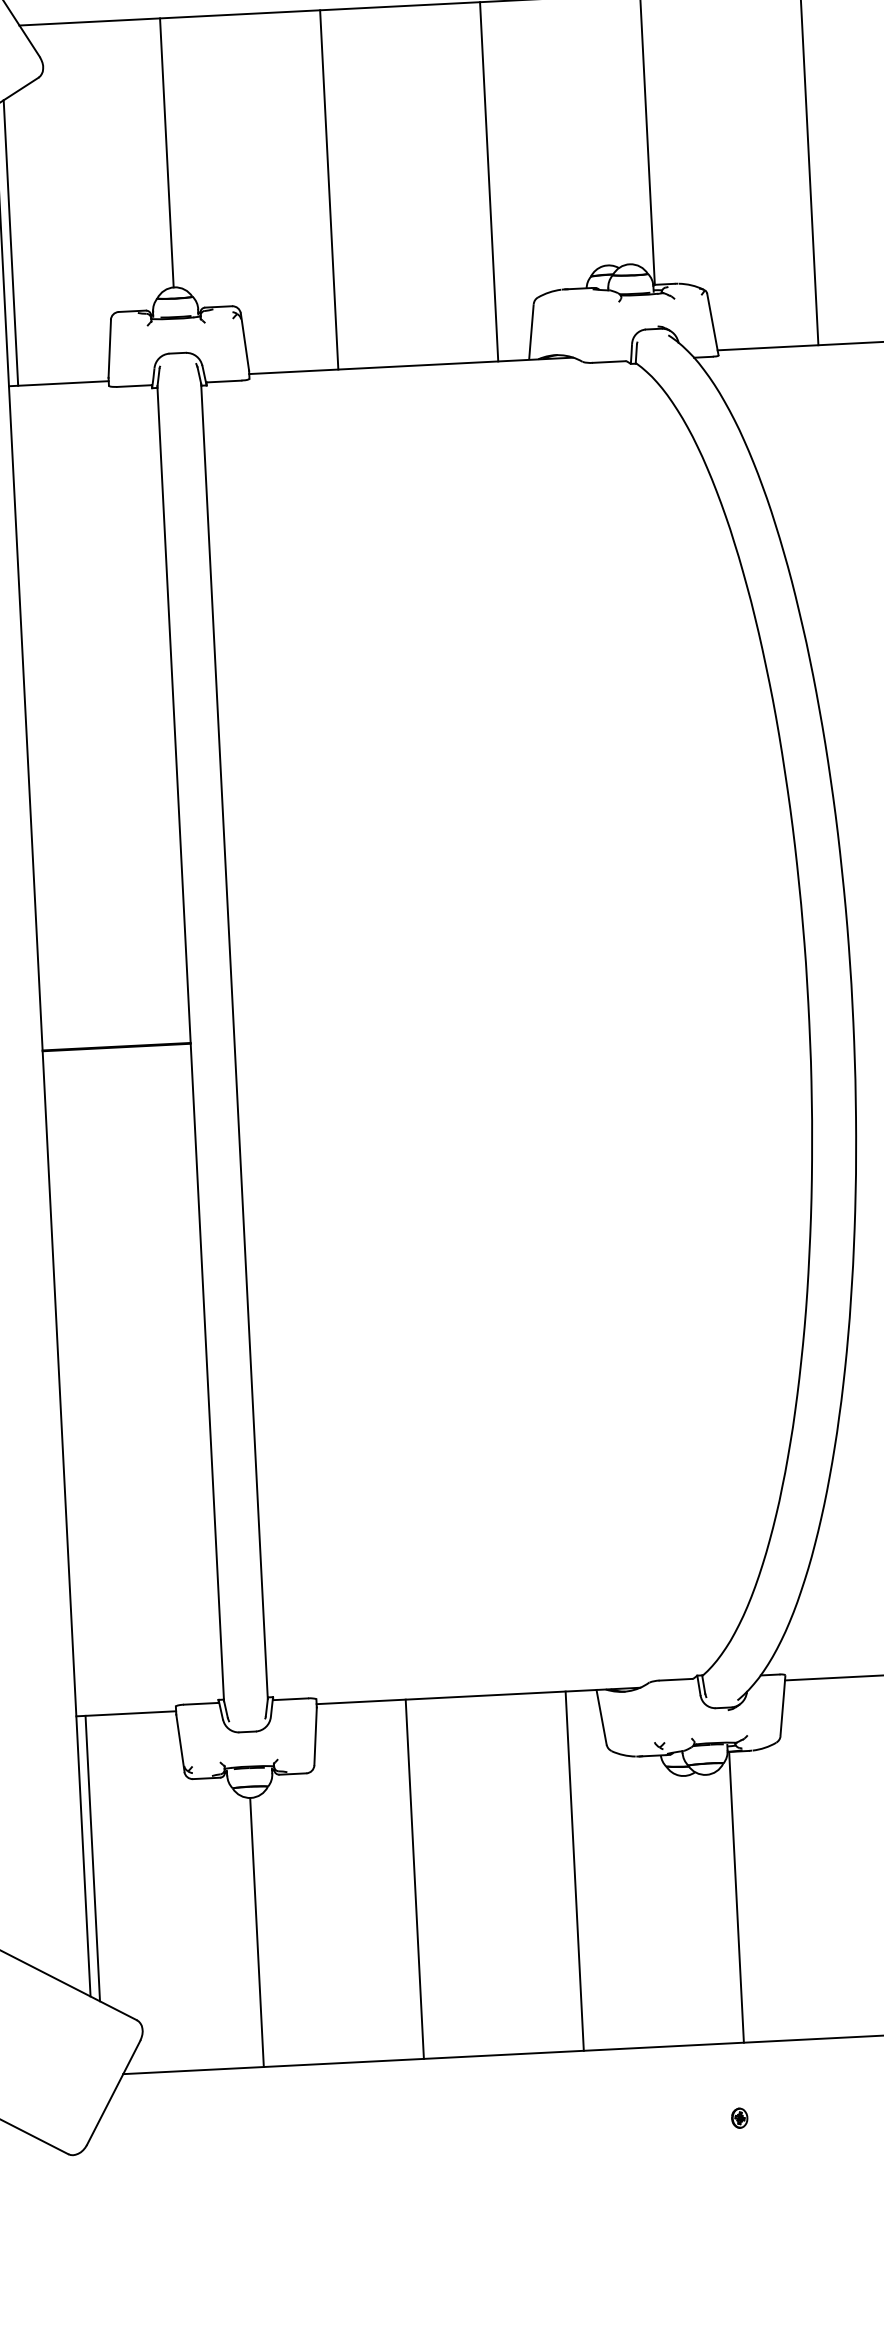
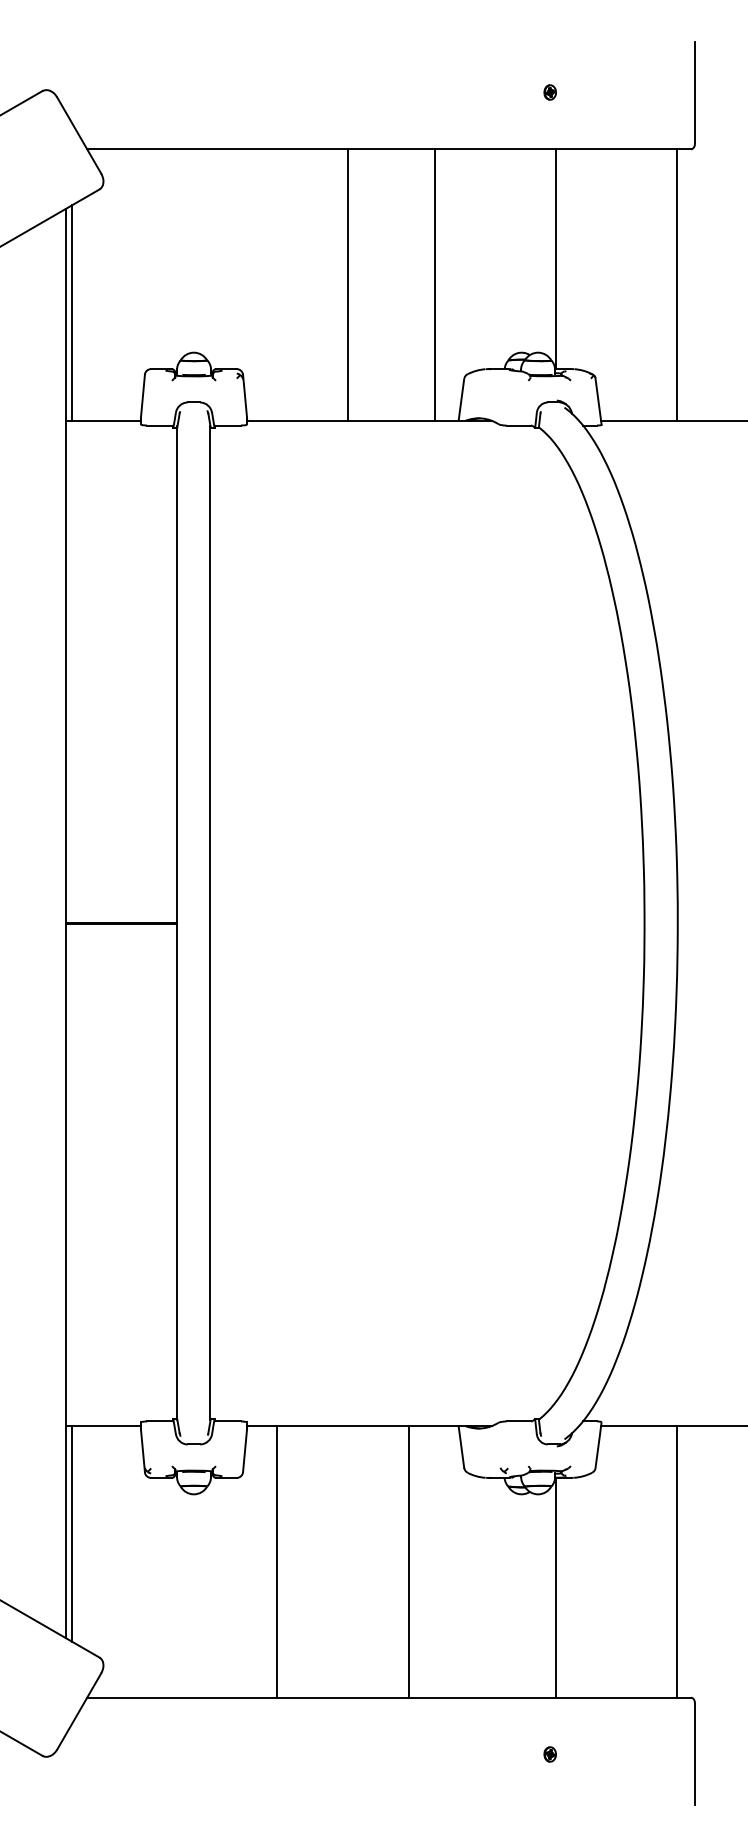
line: (166, 152) -> (193, 250), removed
line: (329, 189) -> (348, 284), moved
line: (574, 1870) -> (409, 1561), moved
line: (414, 1878) -> (277, 1561), moved
line: (257, 1931) -> (193, 1595), removed

